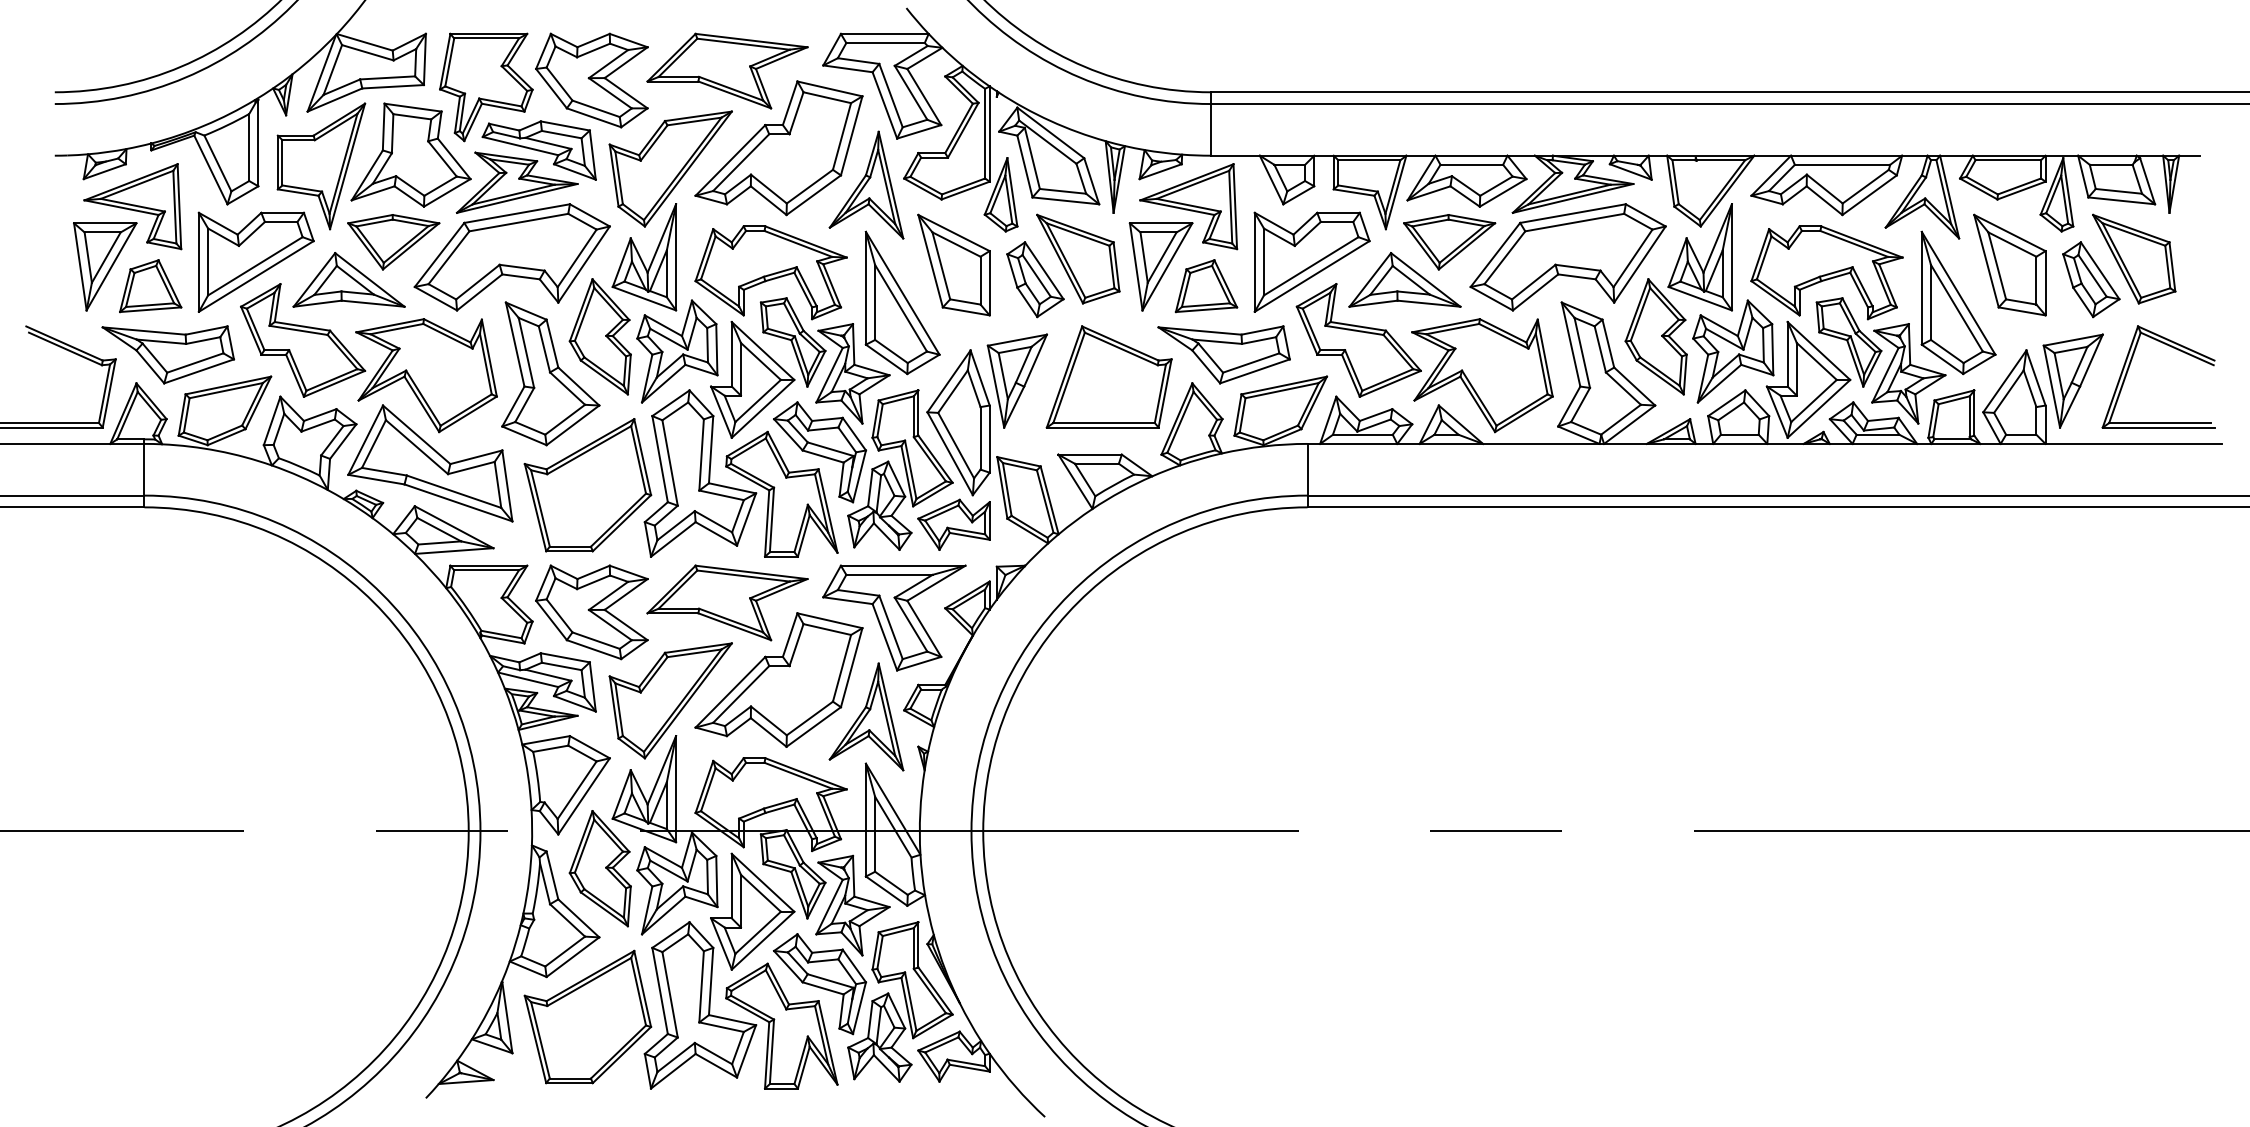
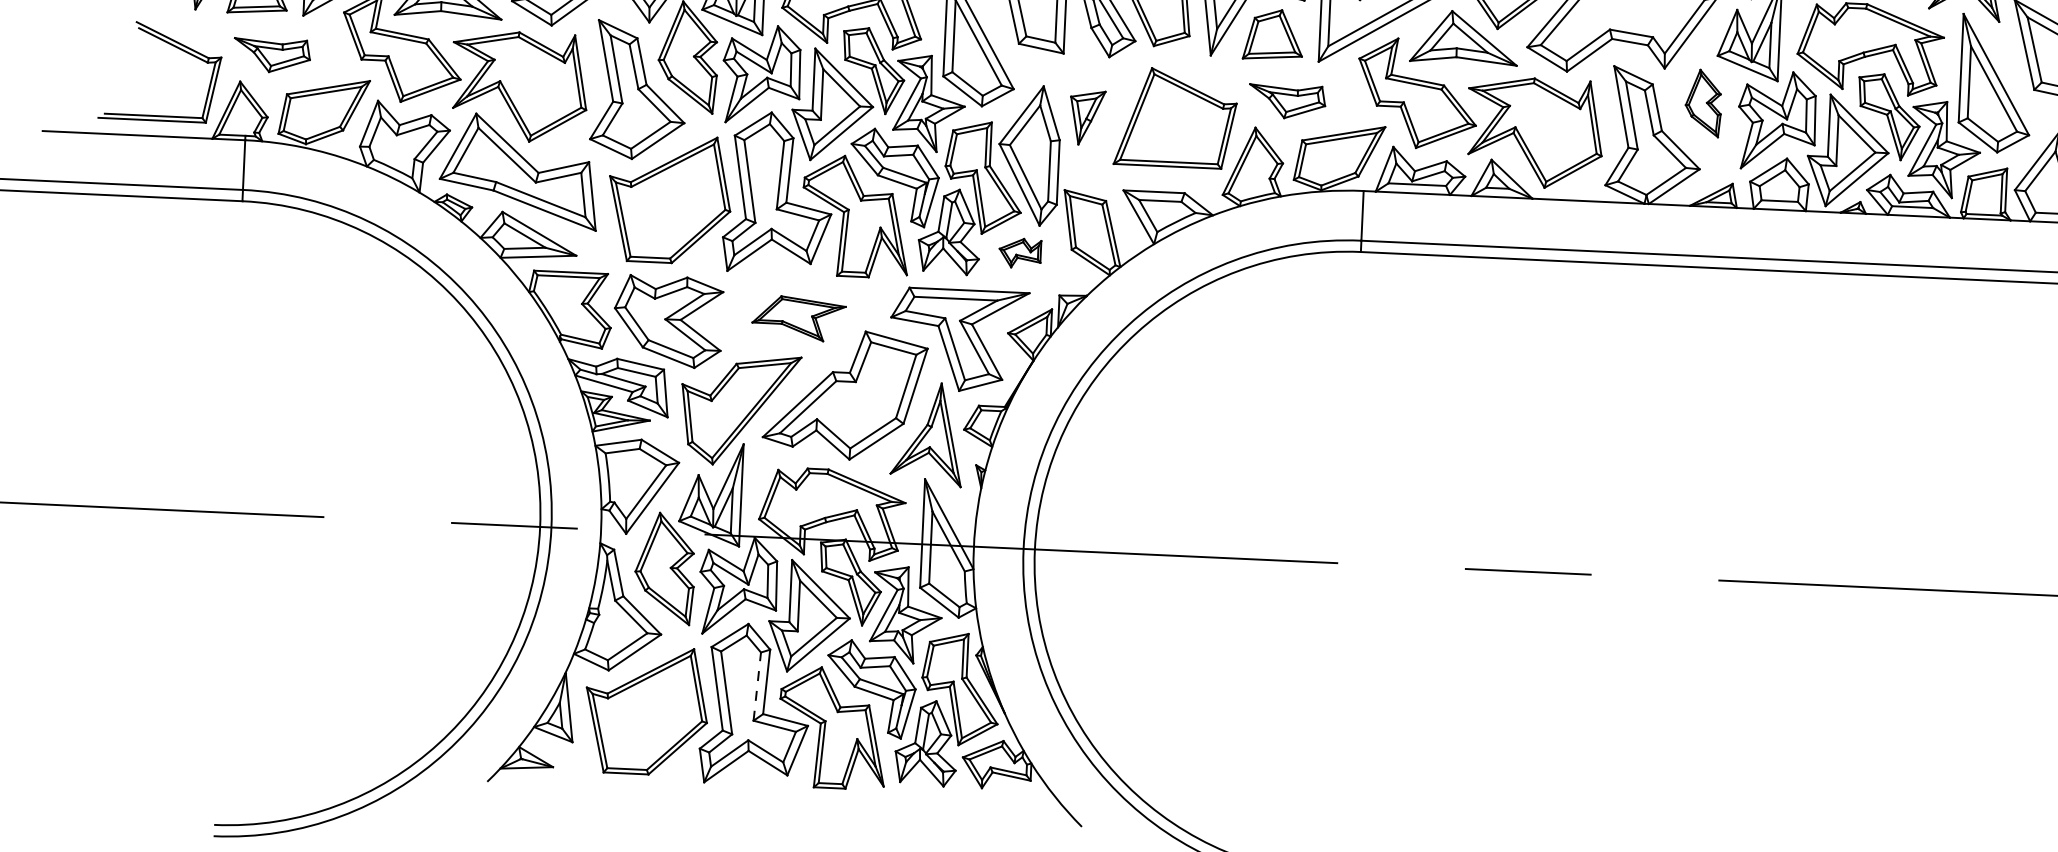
part: (1655, 336) -> (1702, 102), size x0.6
part: (168, 354) -> (272, 55), size x0.6
part: (1223, 354) -> (1286, 101), size x0.6
part: (1016, 380) -> (1086, 117), size x0.6
part: (953, 524) -> (1019, 253), size x0.6
part: (727, 602) -> (798, 318), size x0.6
line: (701, 986) -> (757, 686), solid -> dashed

